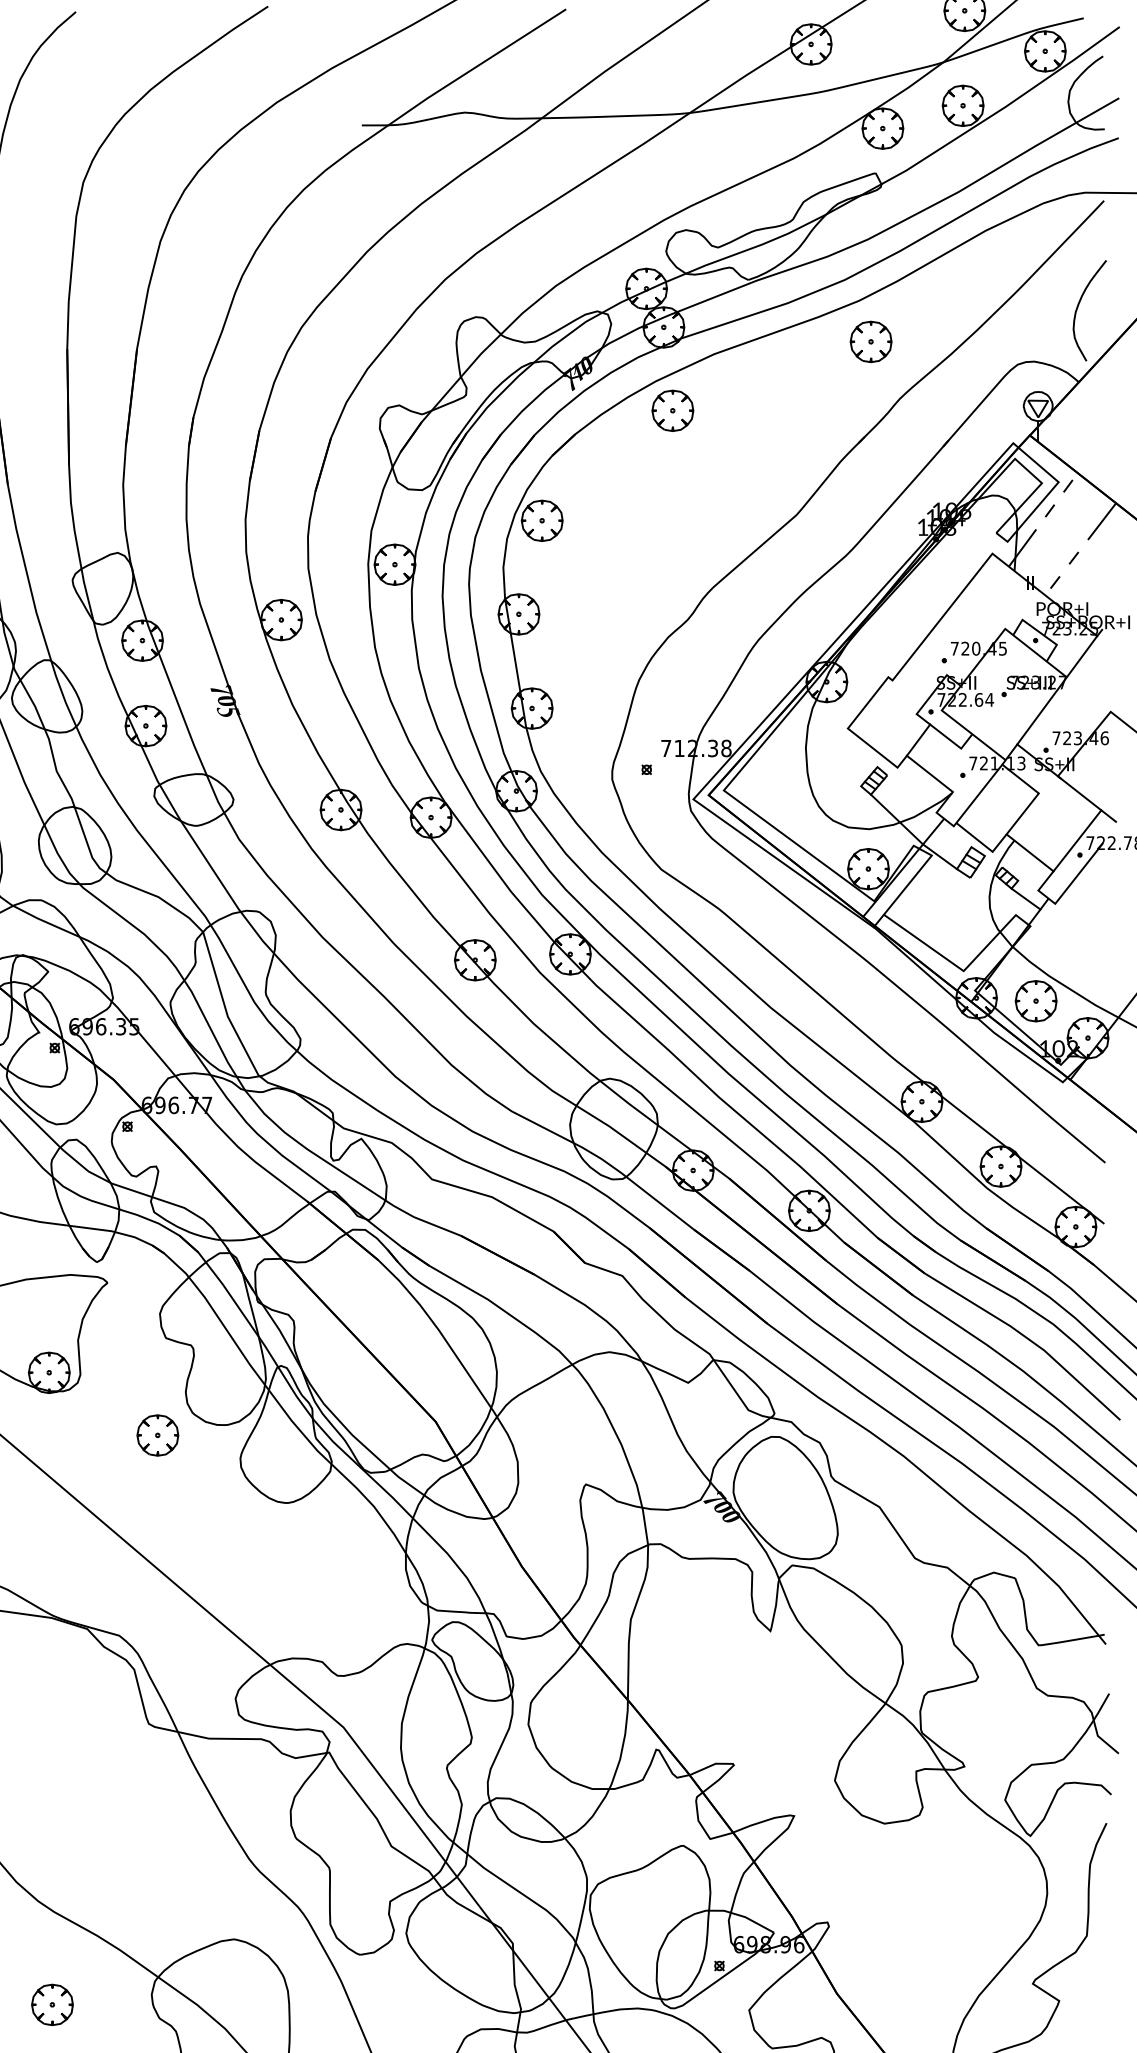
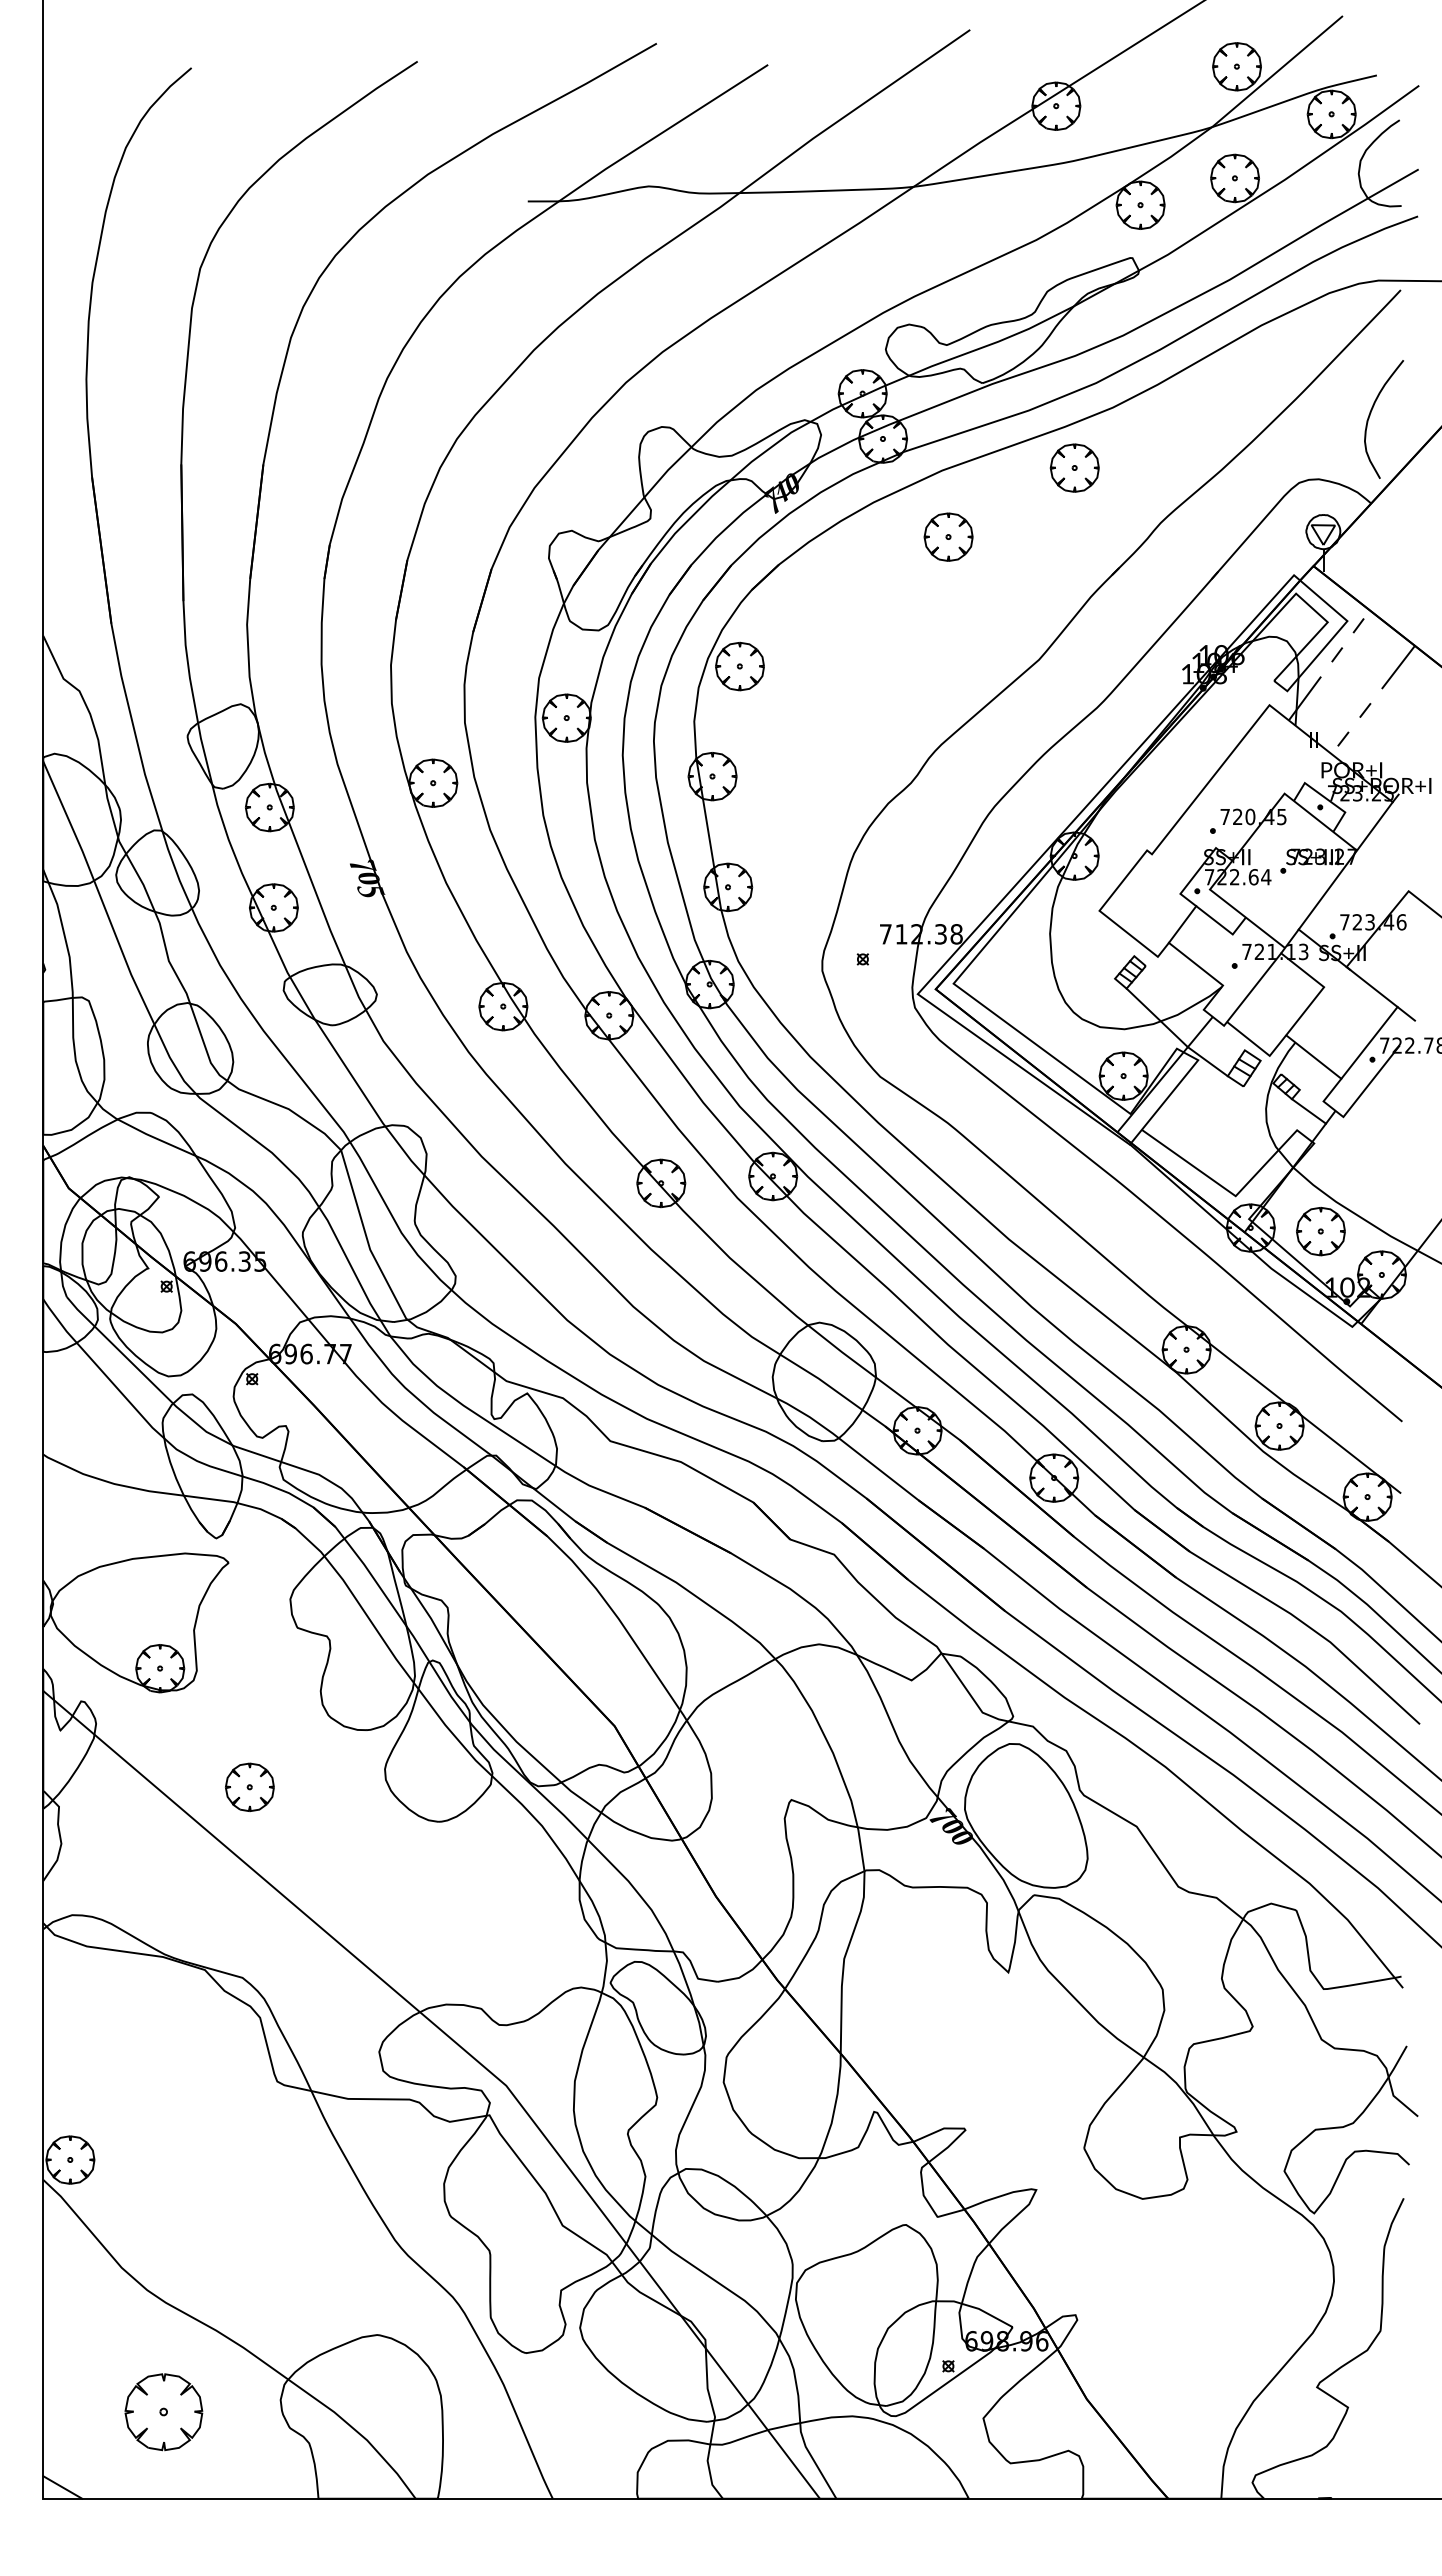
part: (870, 341) -> (1074, 467), moved
part: (672, 410) -> (948, 536), moved
part: (157, 1434) -> (249, 1786), moved
part: (52, 2004) -> (163, 2411), size x1.6

